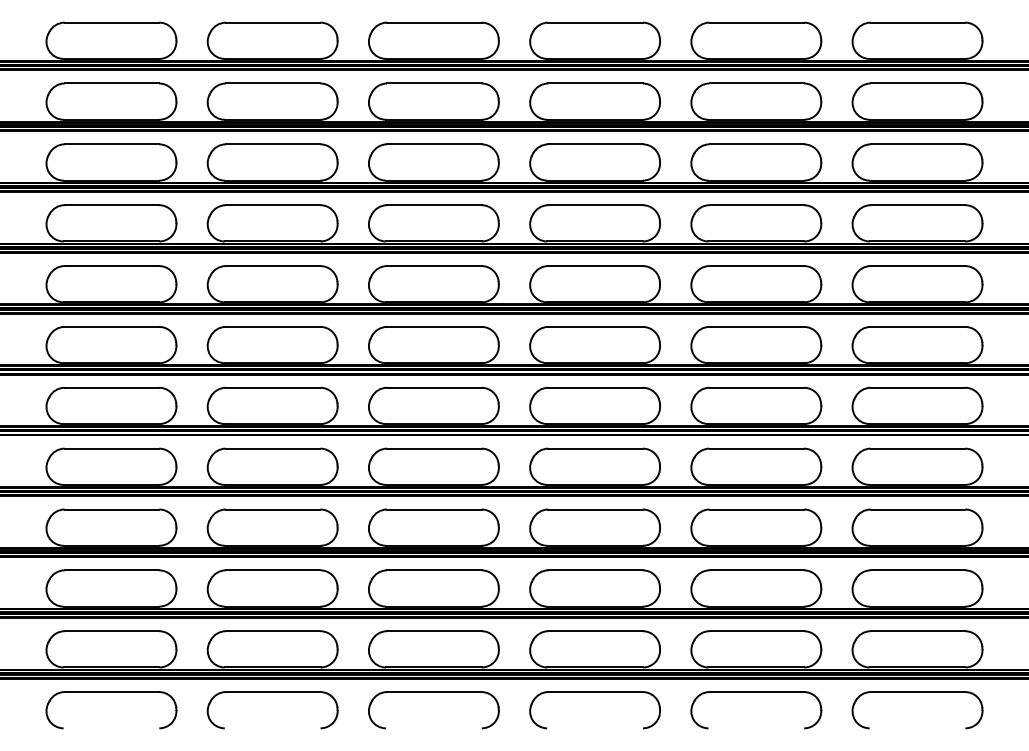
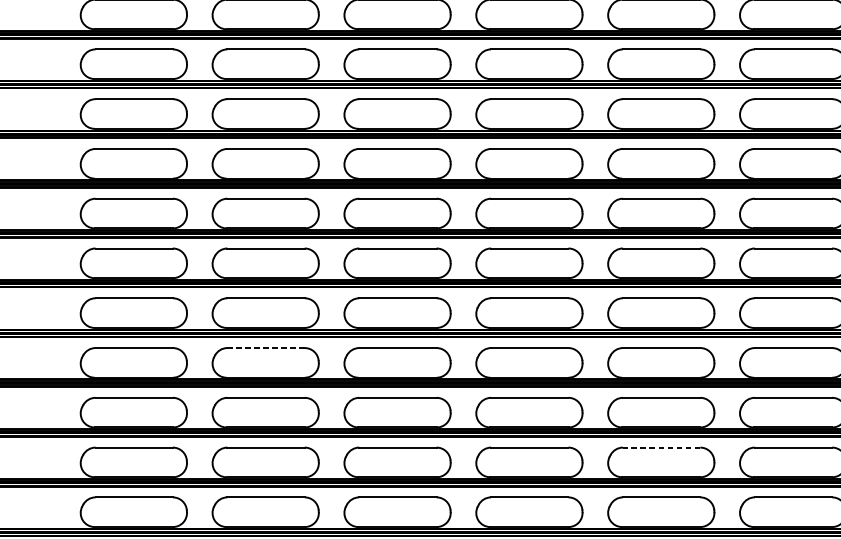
line: (272, 448) -> (265, 347), solid -> dashed
line: (756, 570) -> (661, 447), solid -> dashed

